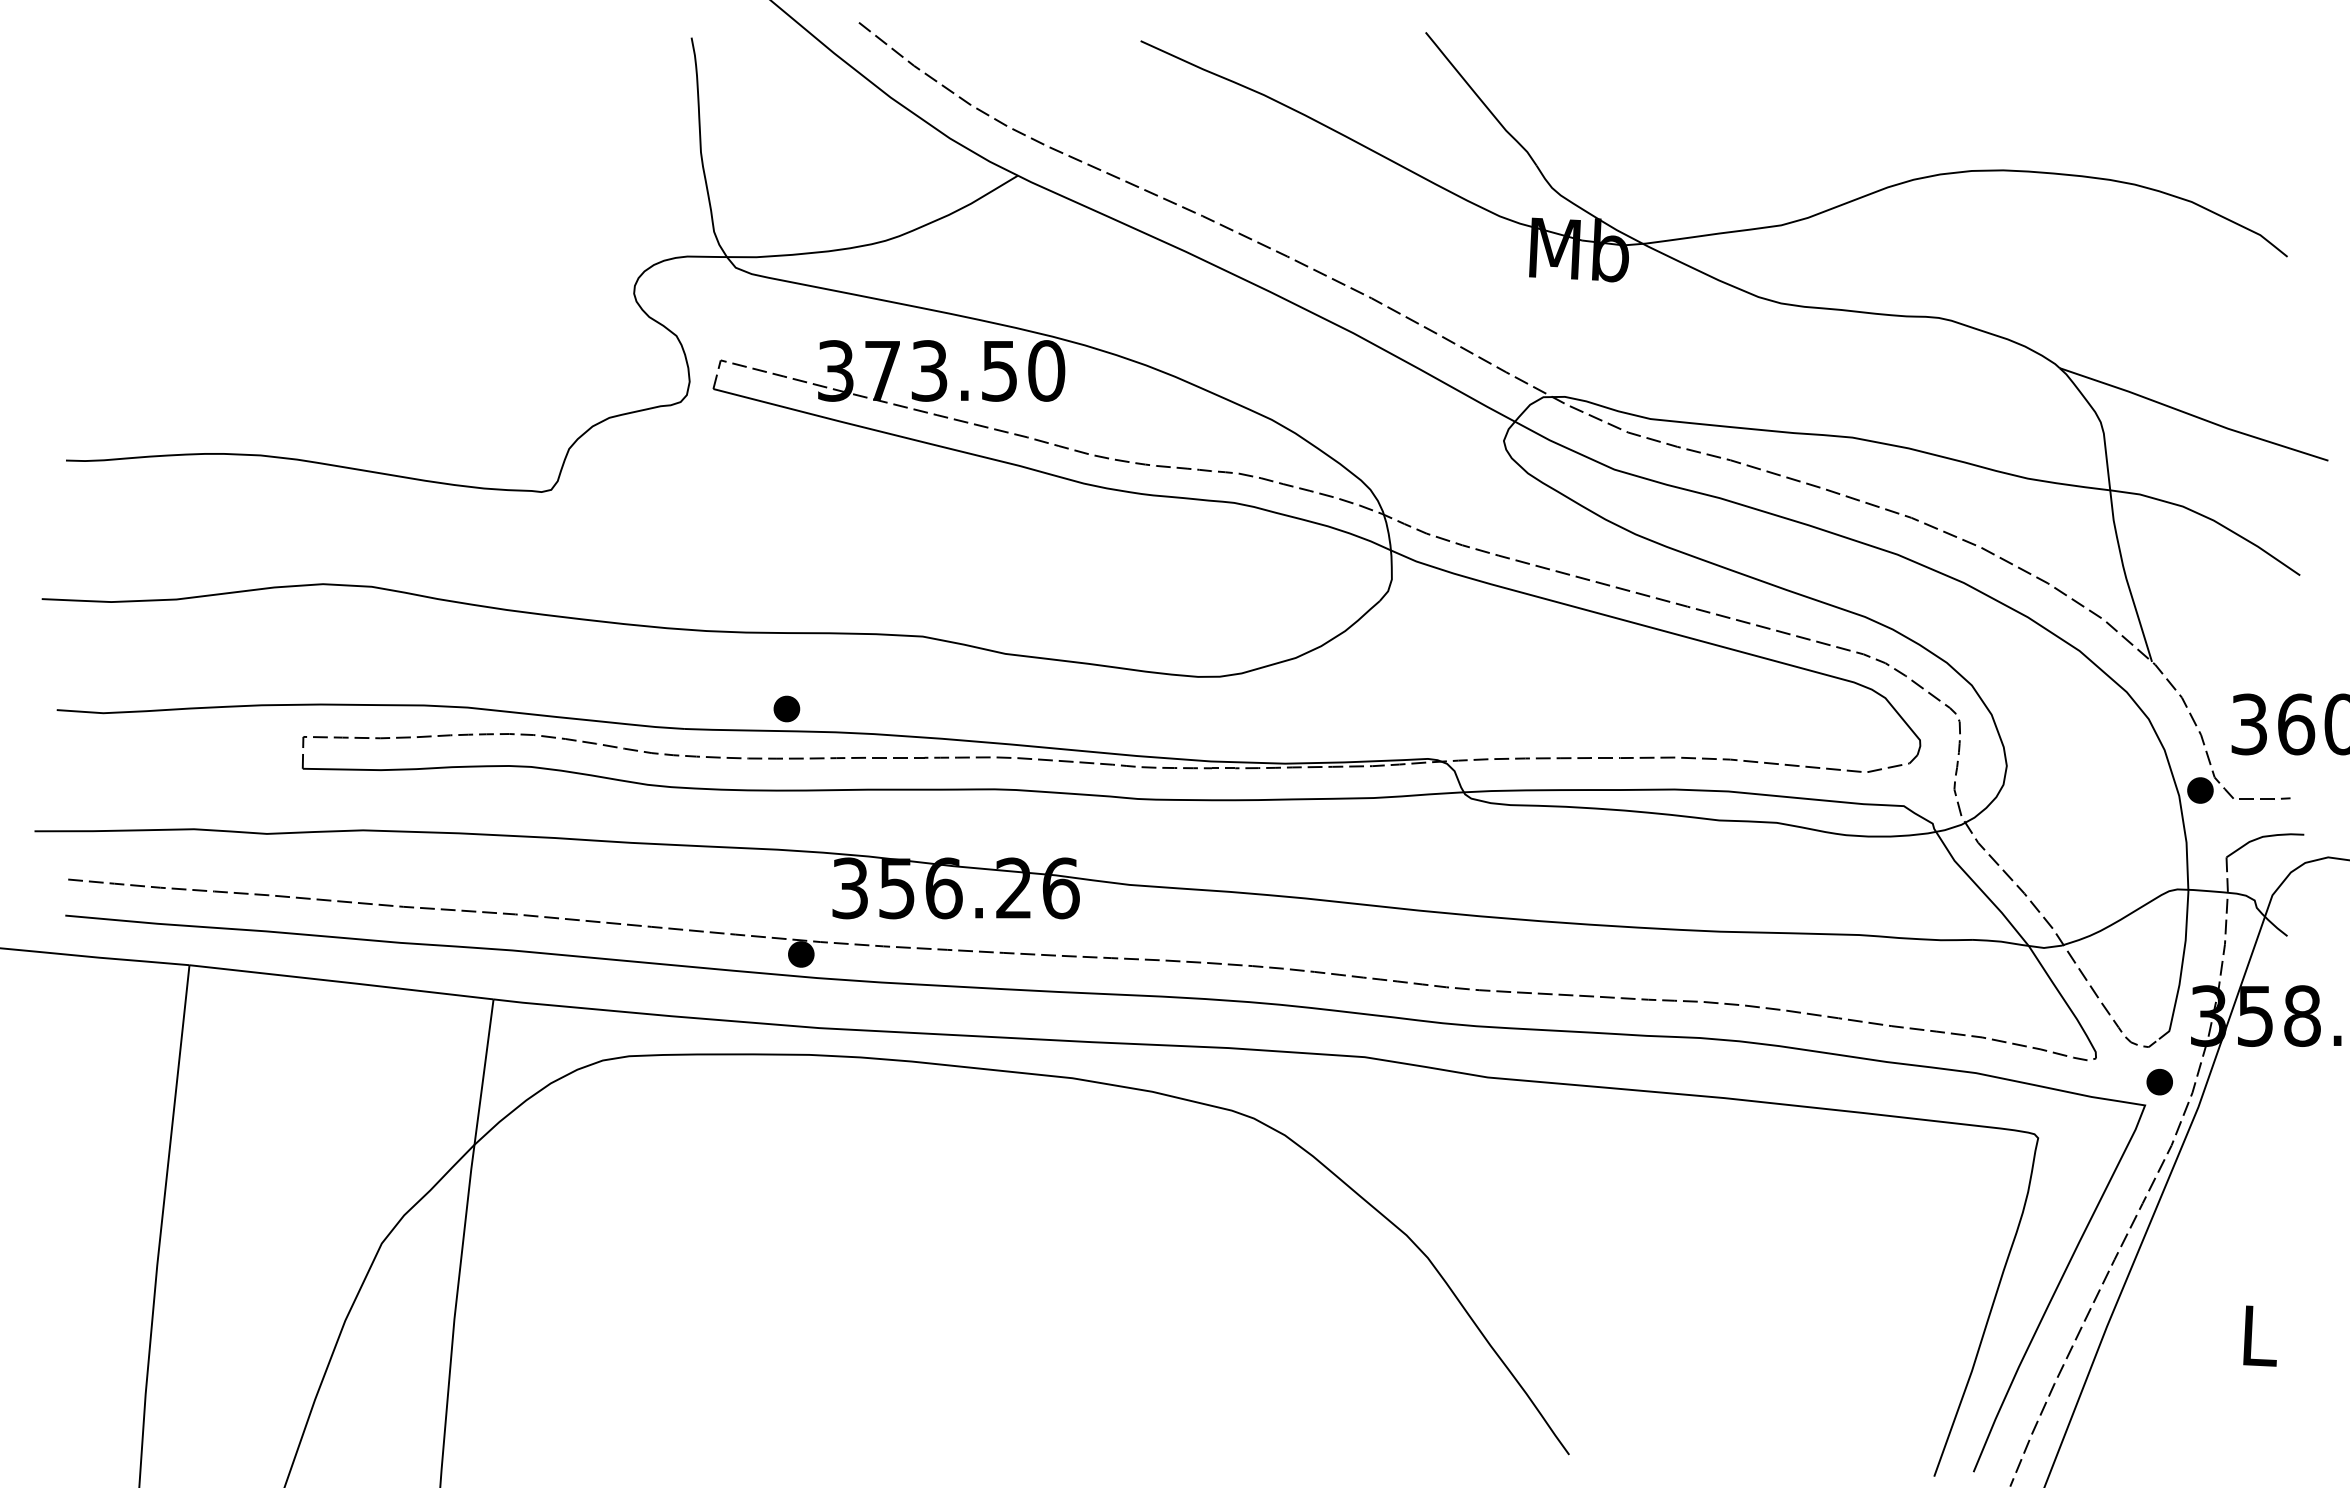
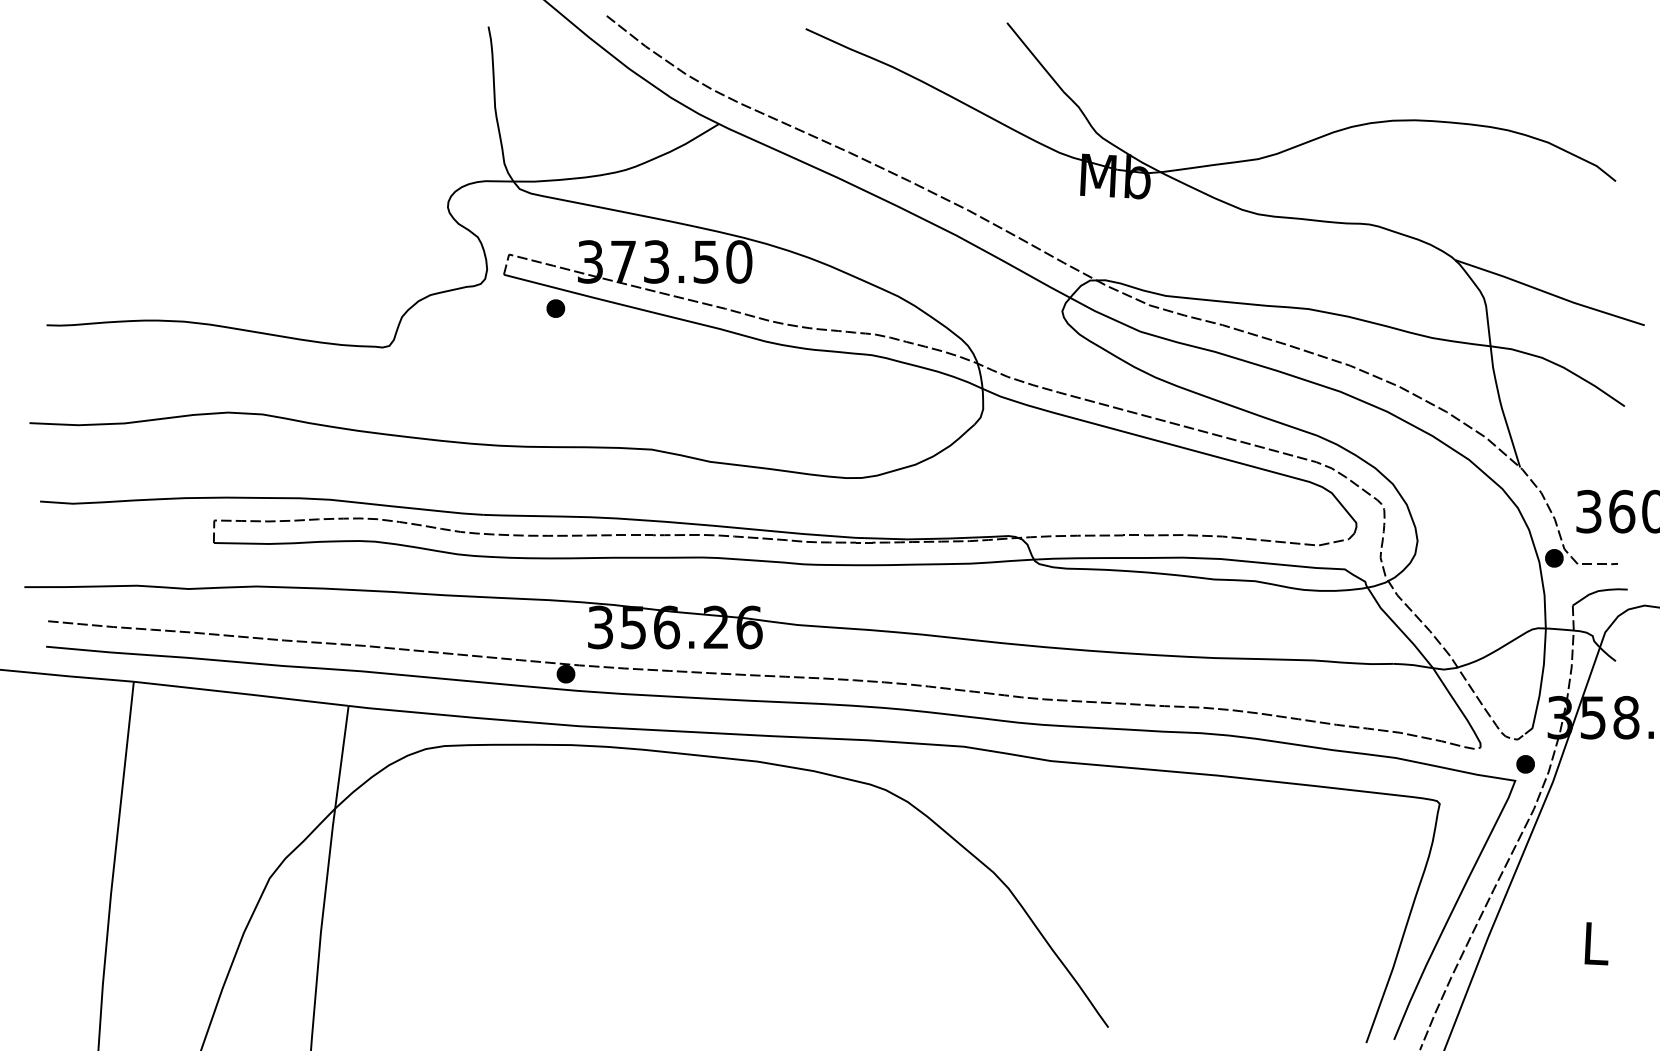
part: (786, 708) -> (555, 308), moved

